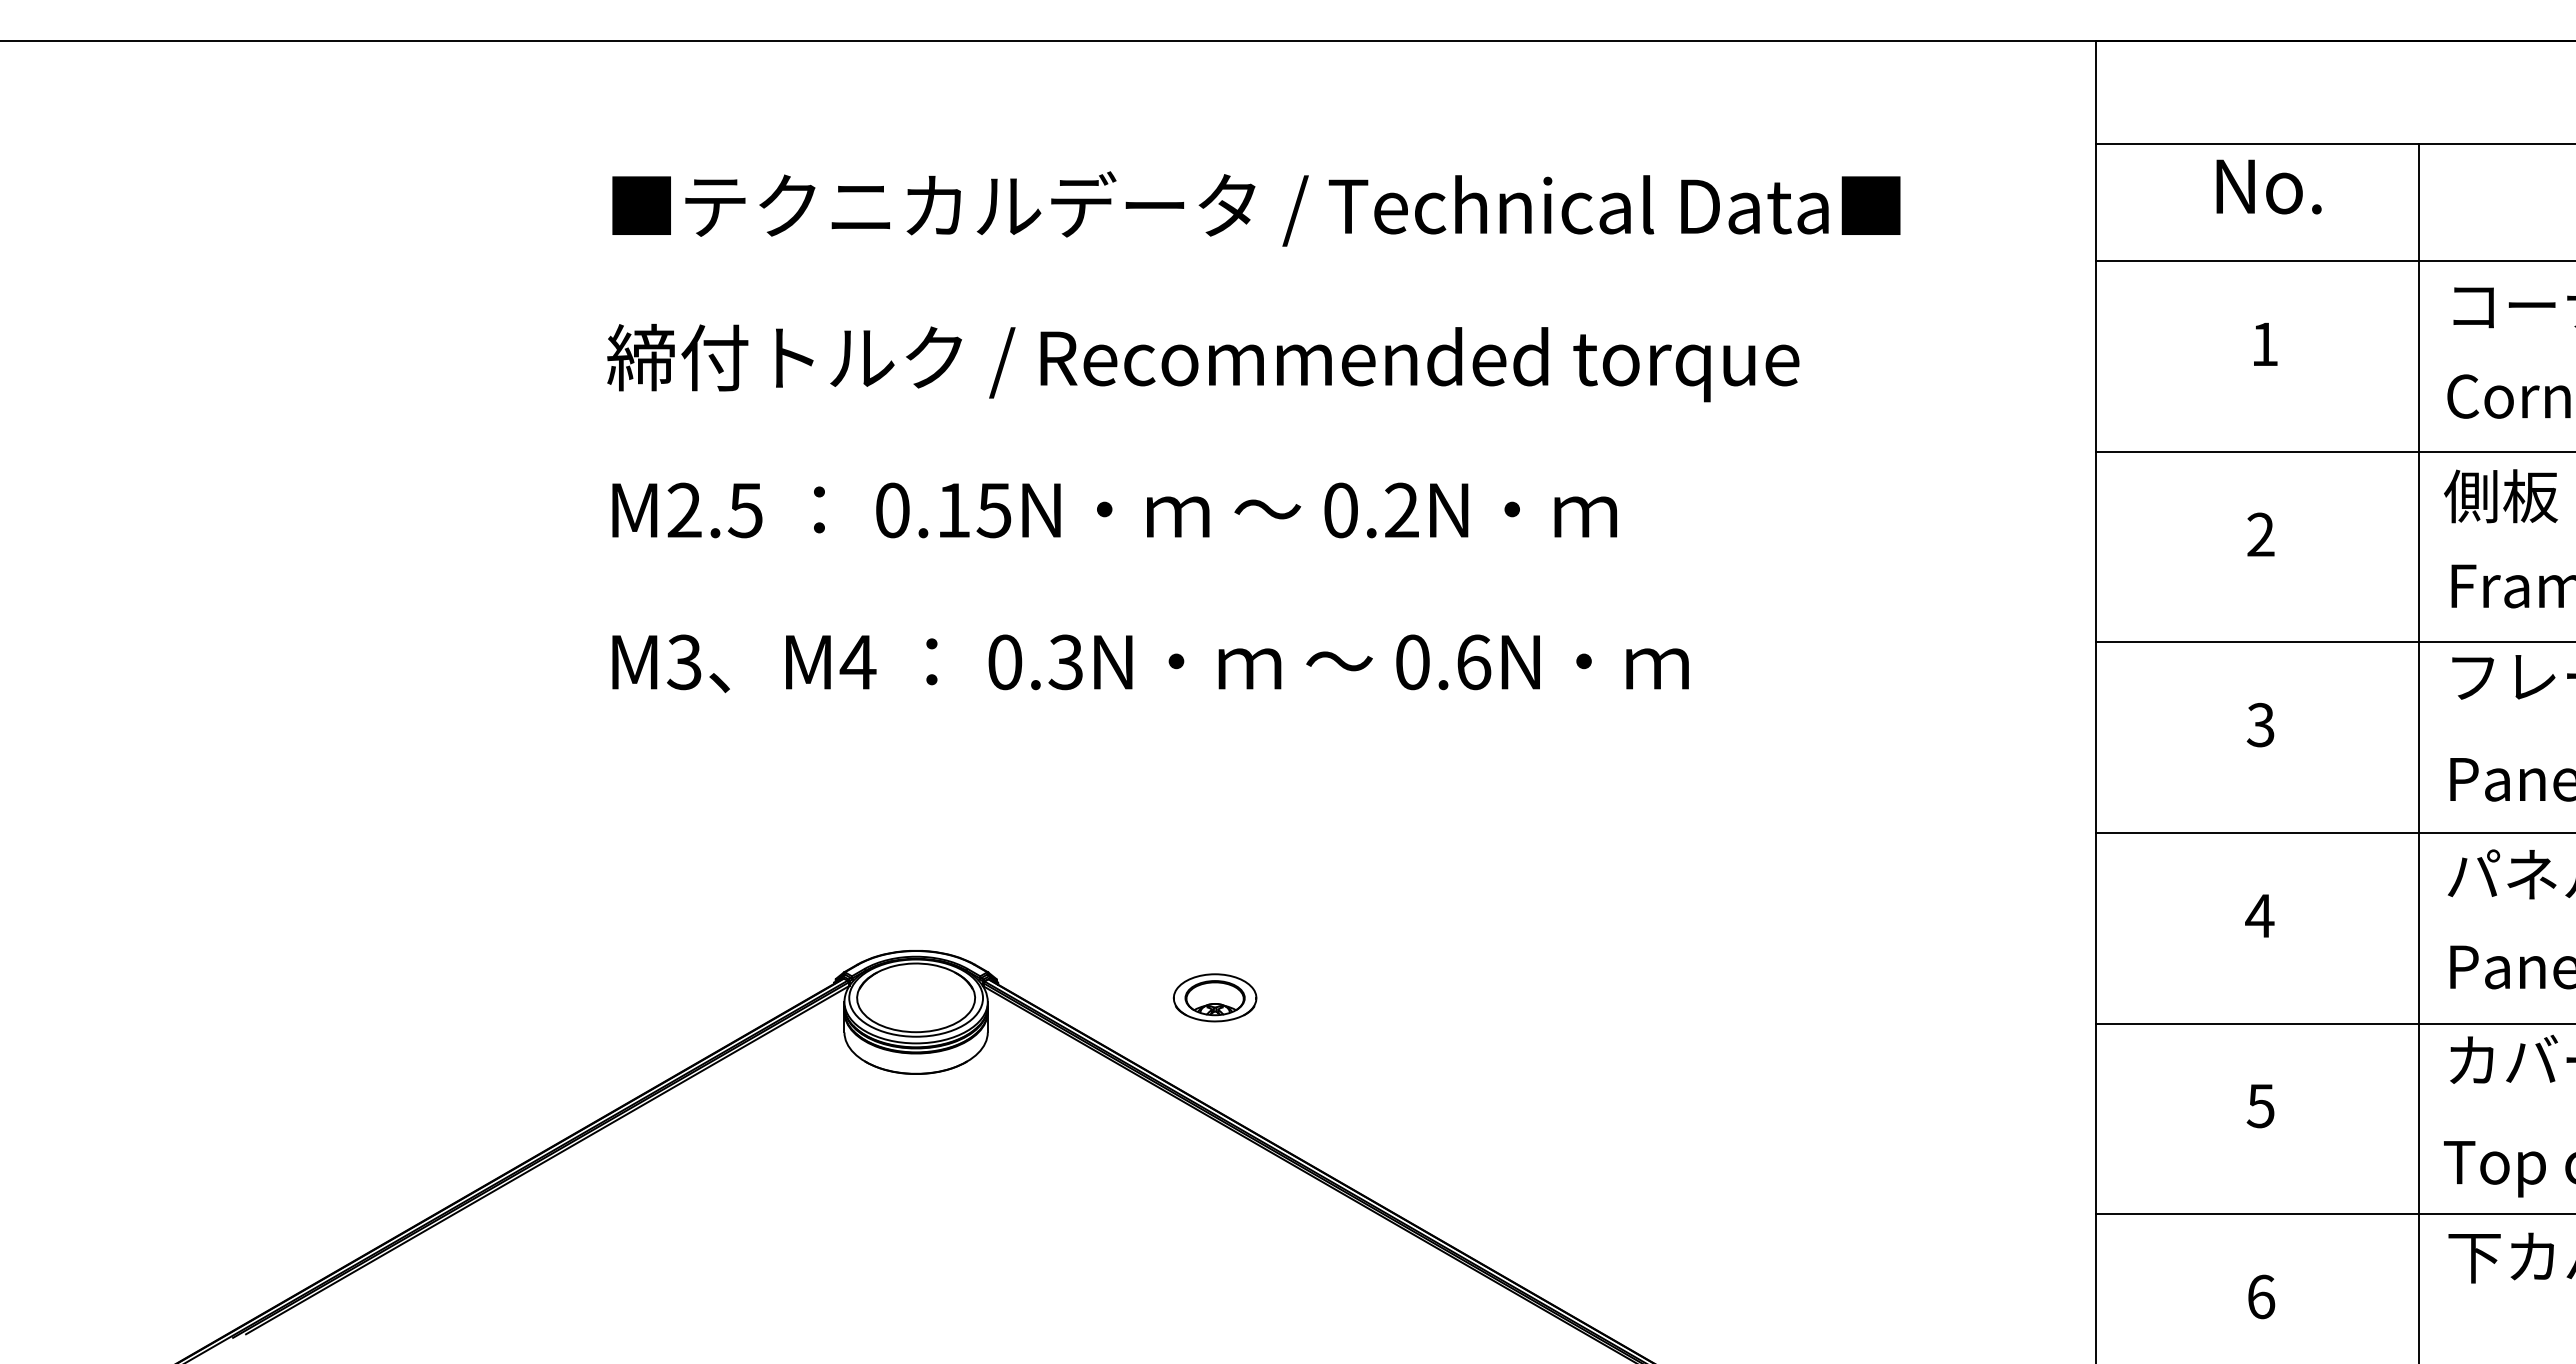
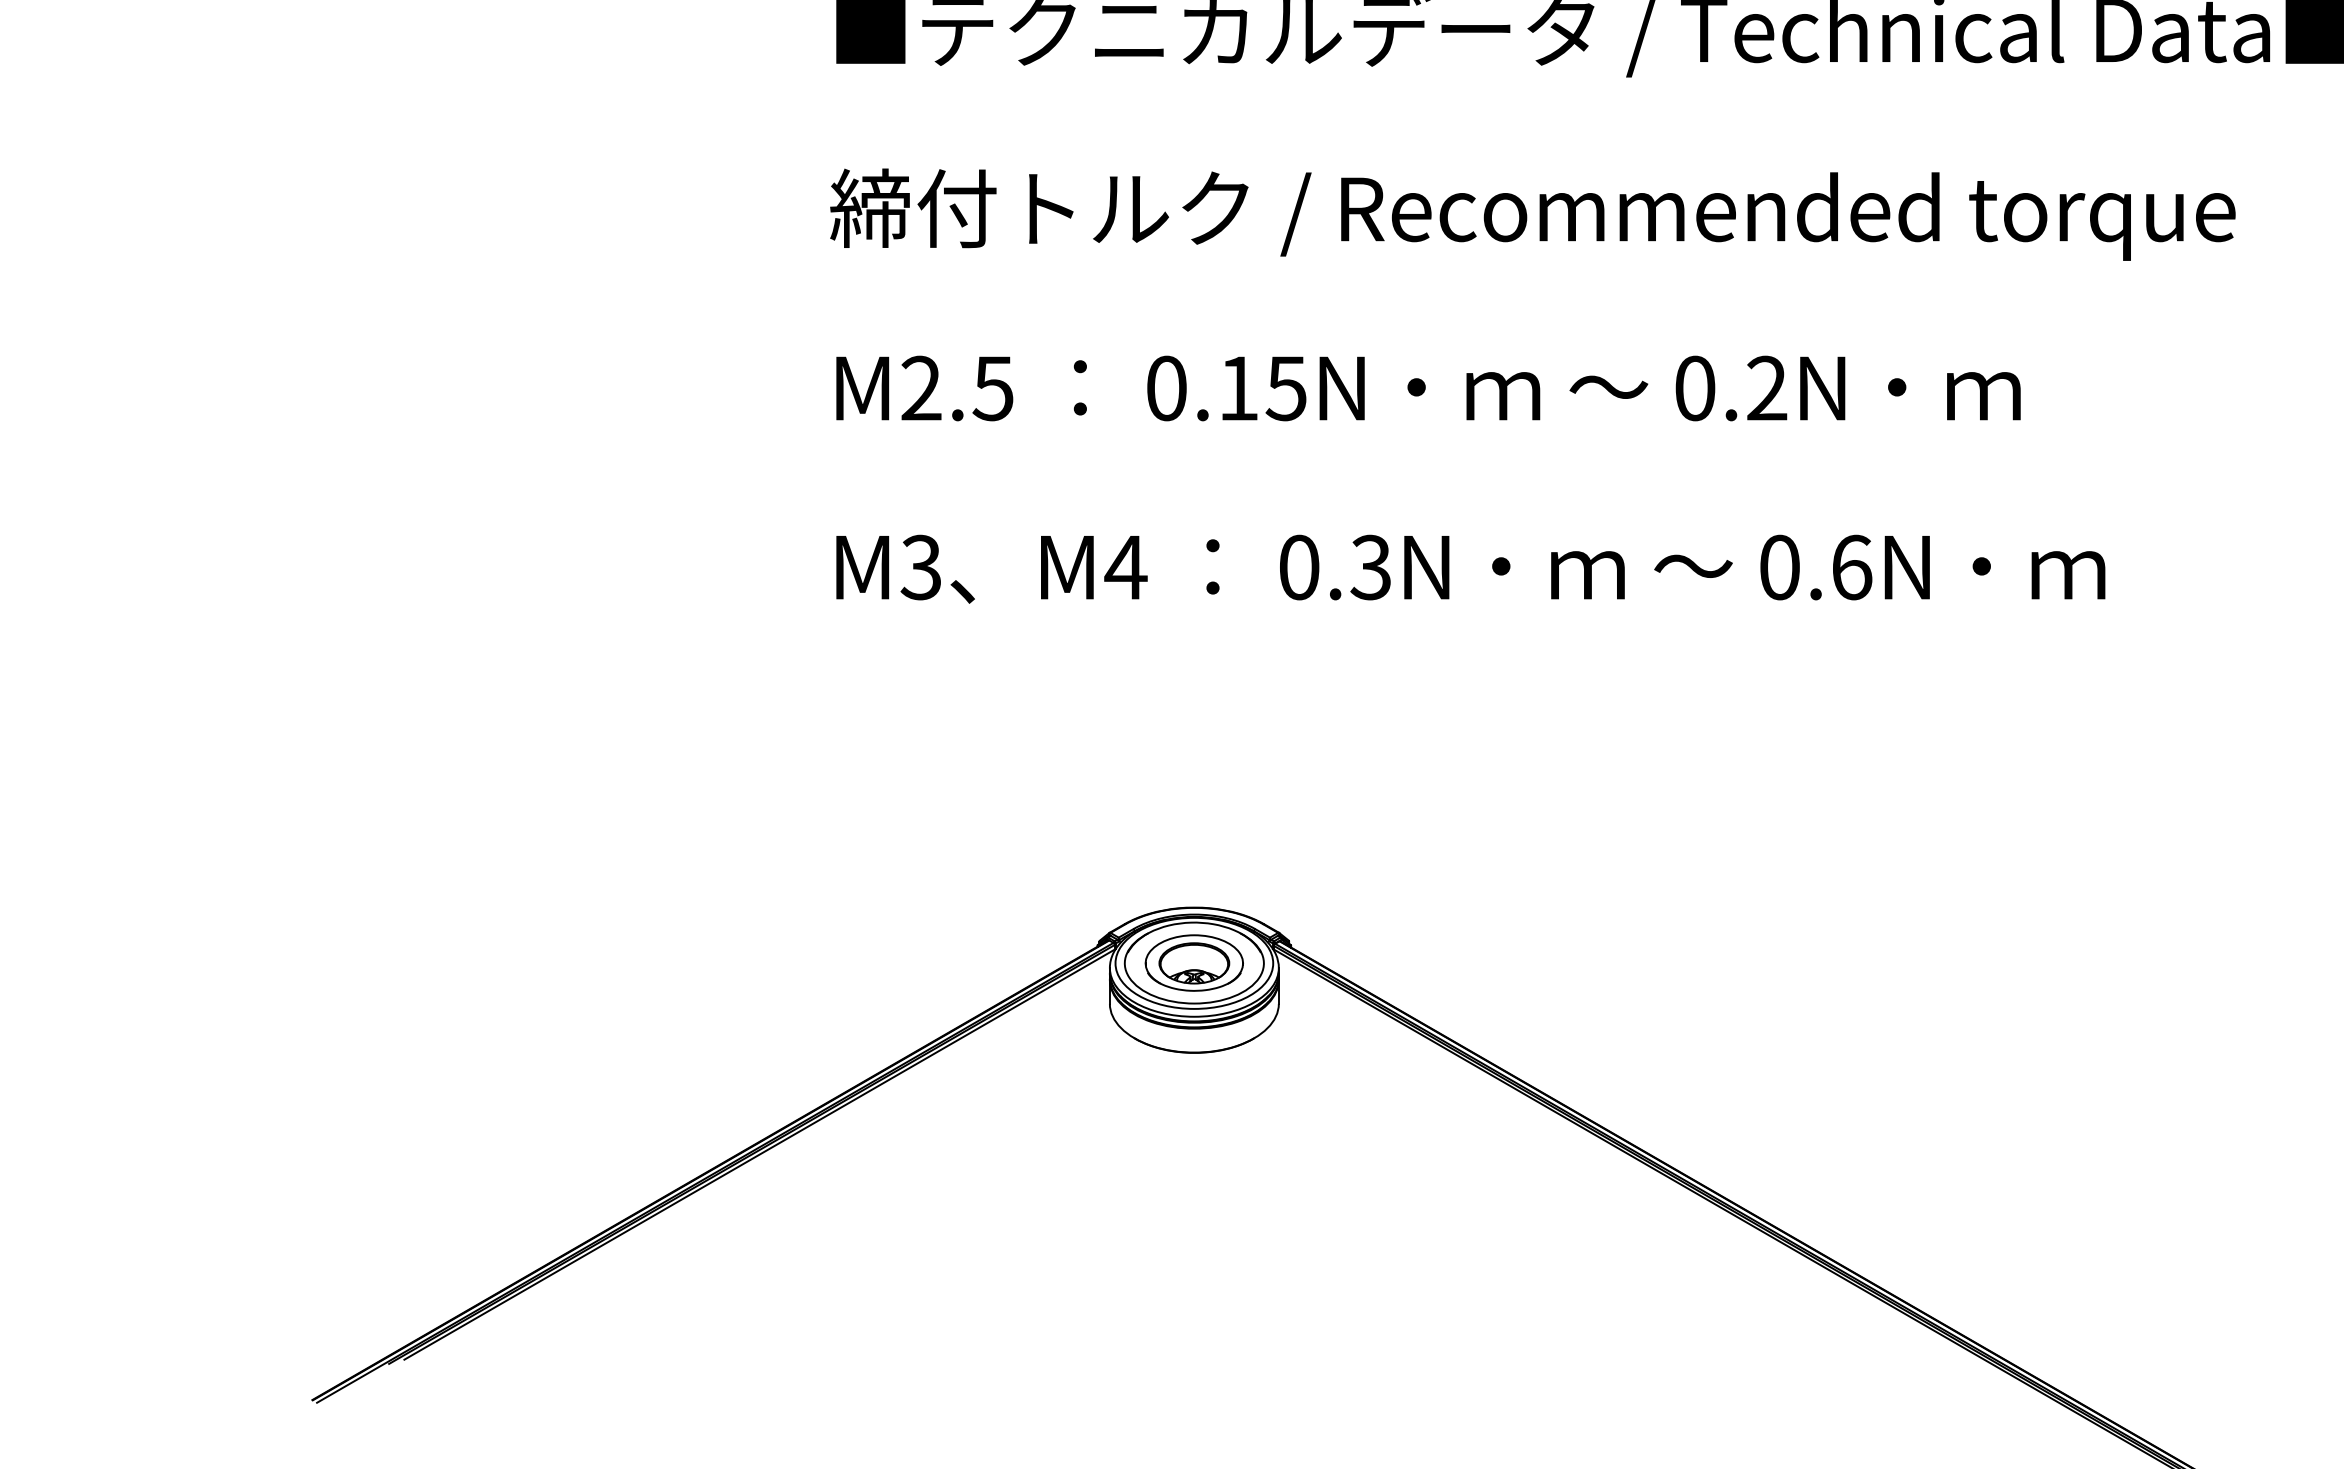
part: (1214, 997) -> (1193, 962), moved

